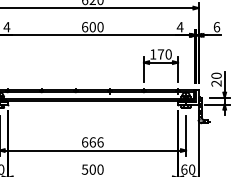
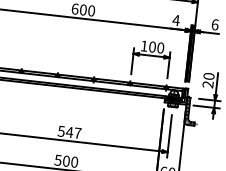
text: (160, 54) -> (152, 47), 170 -> 100
text: (92, 142) -> (69, 132), 666 -> 547

